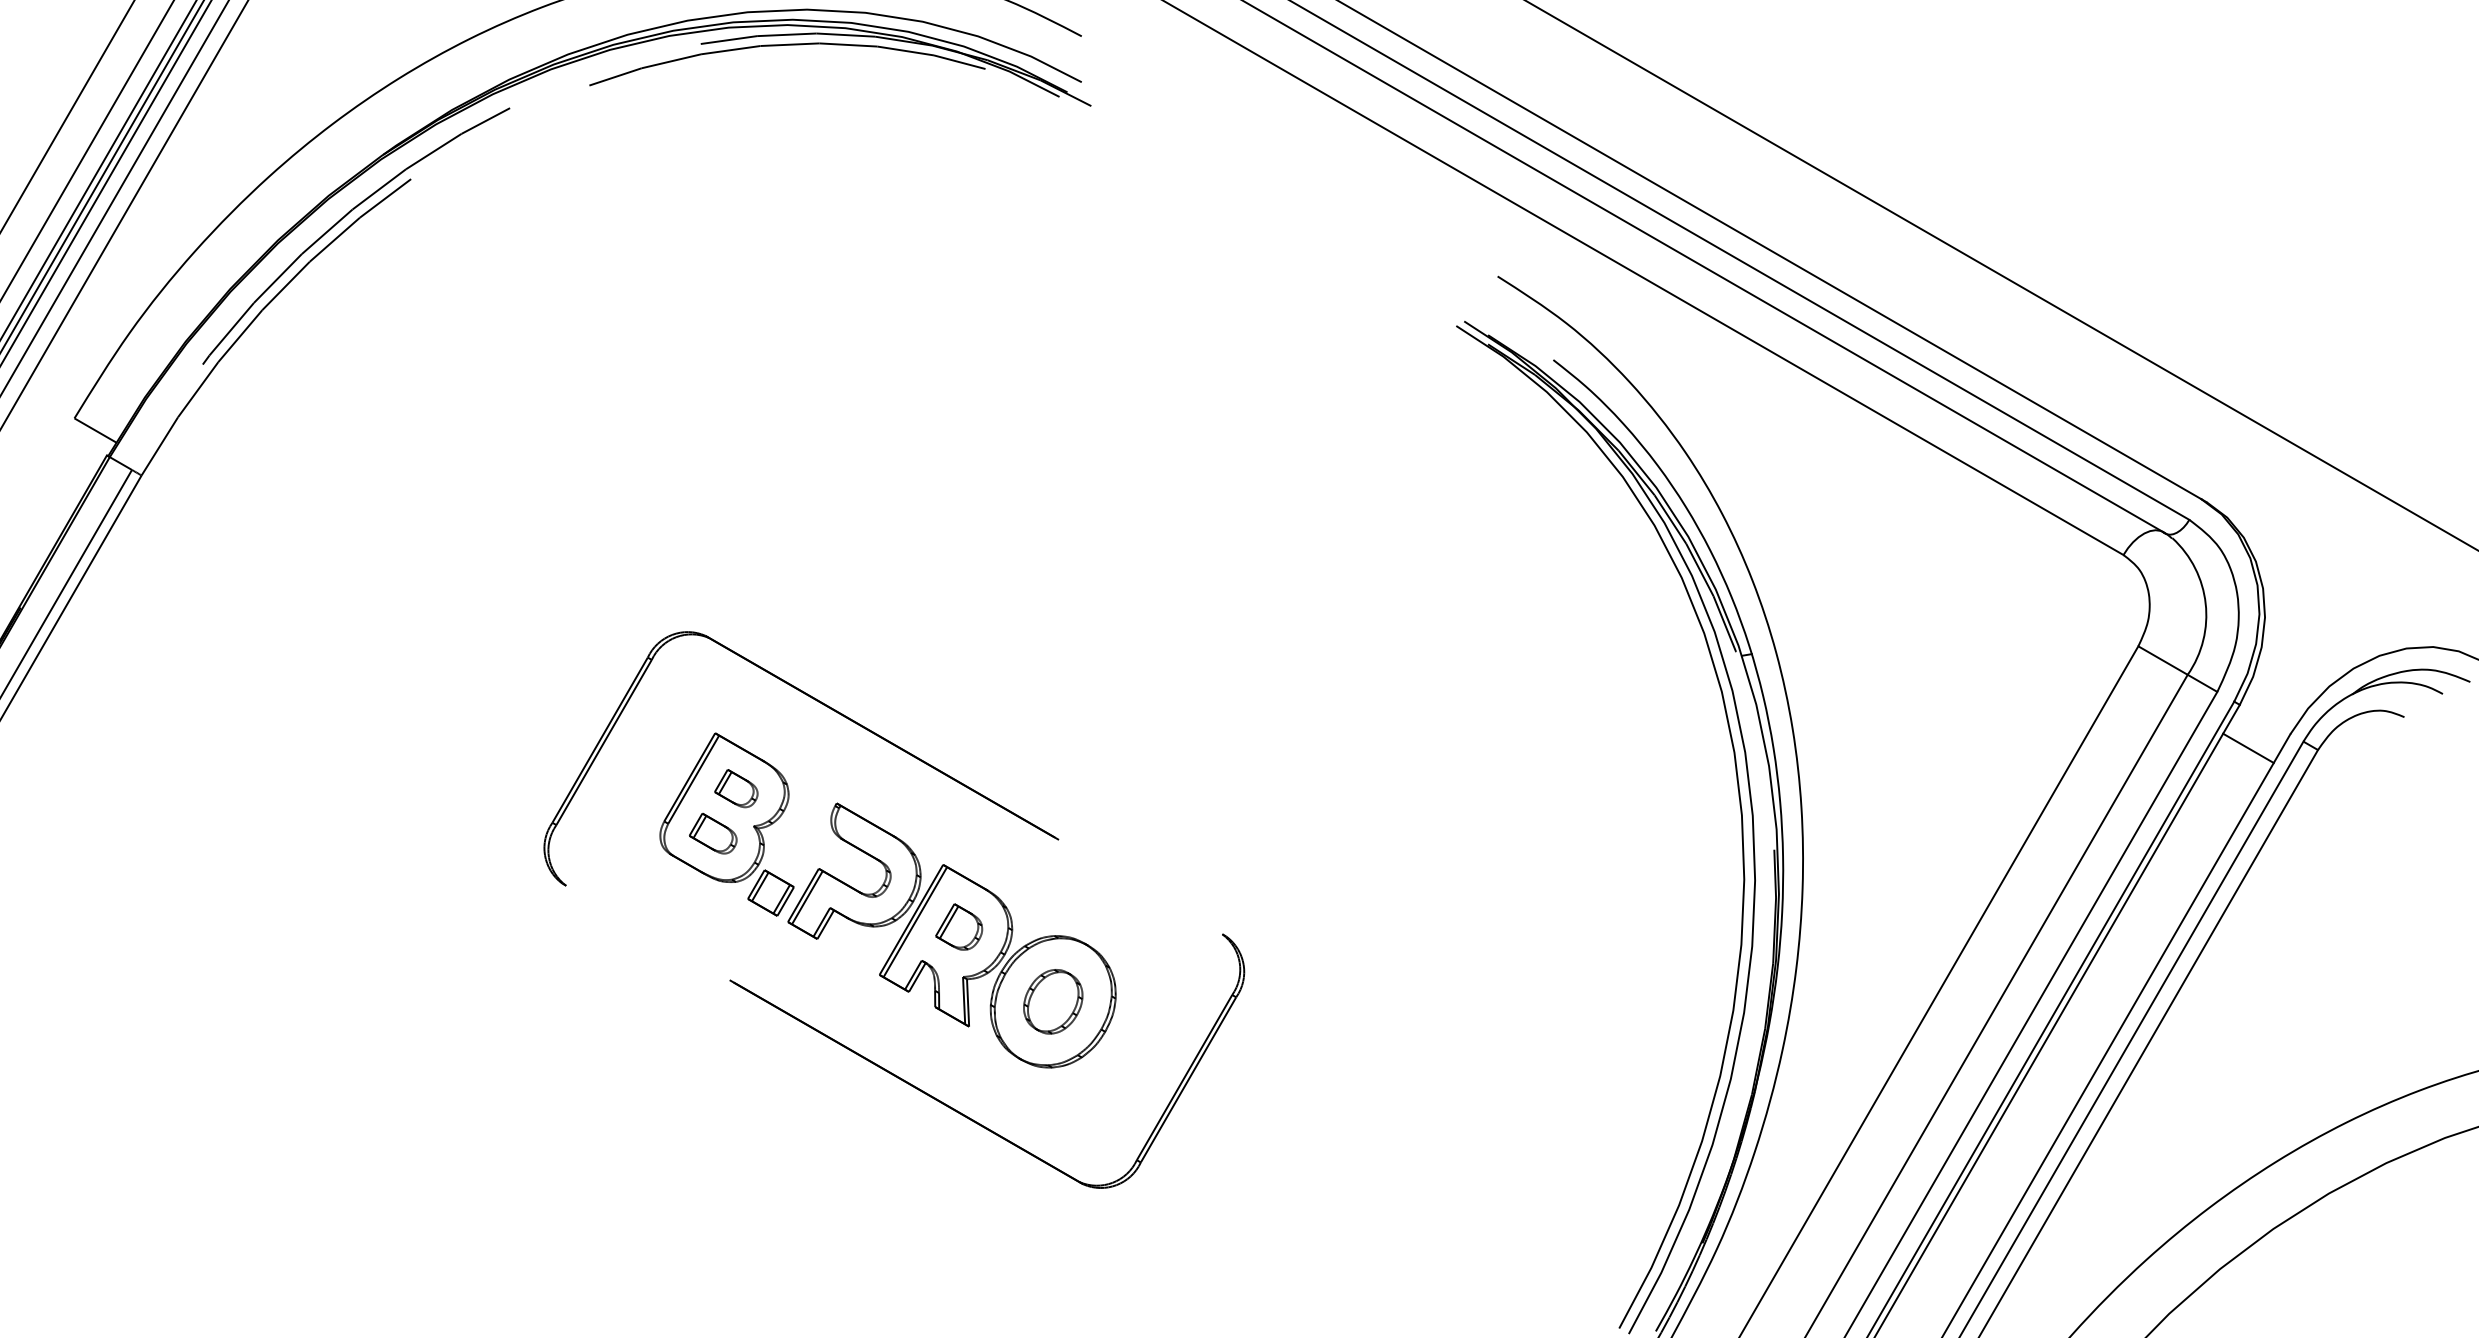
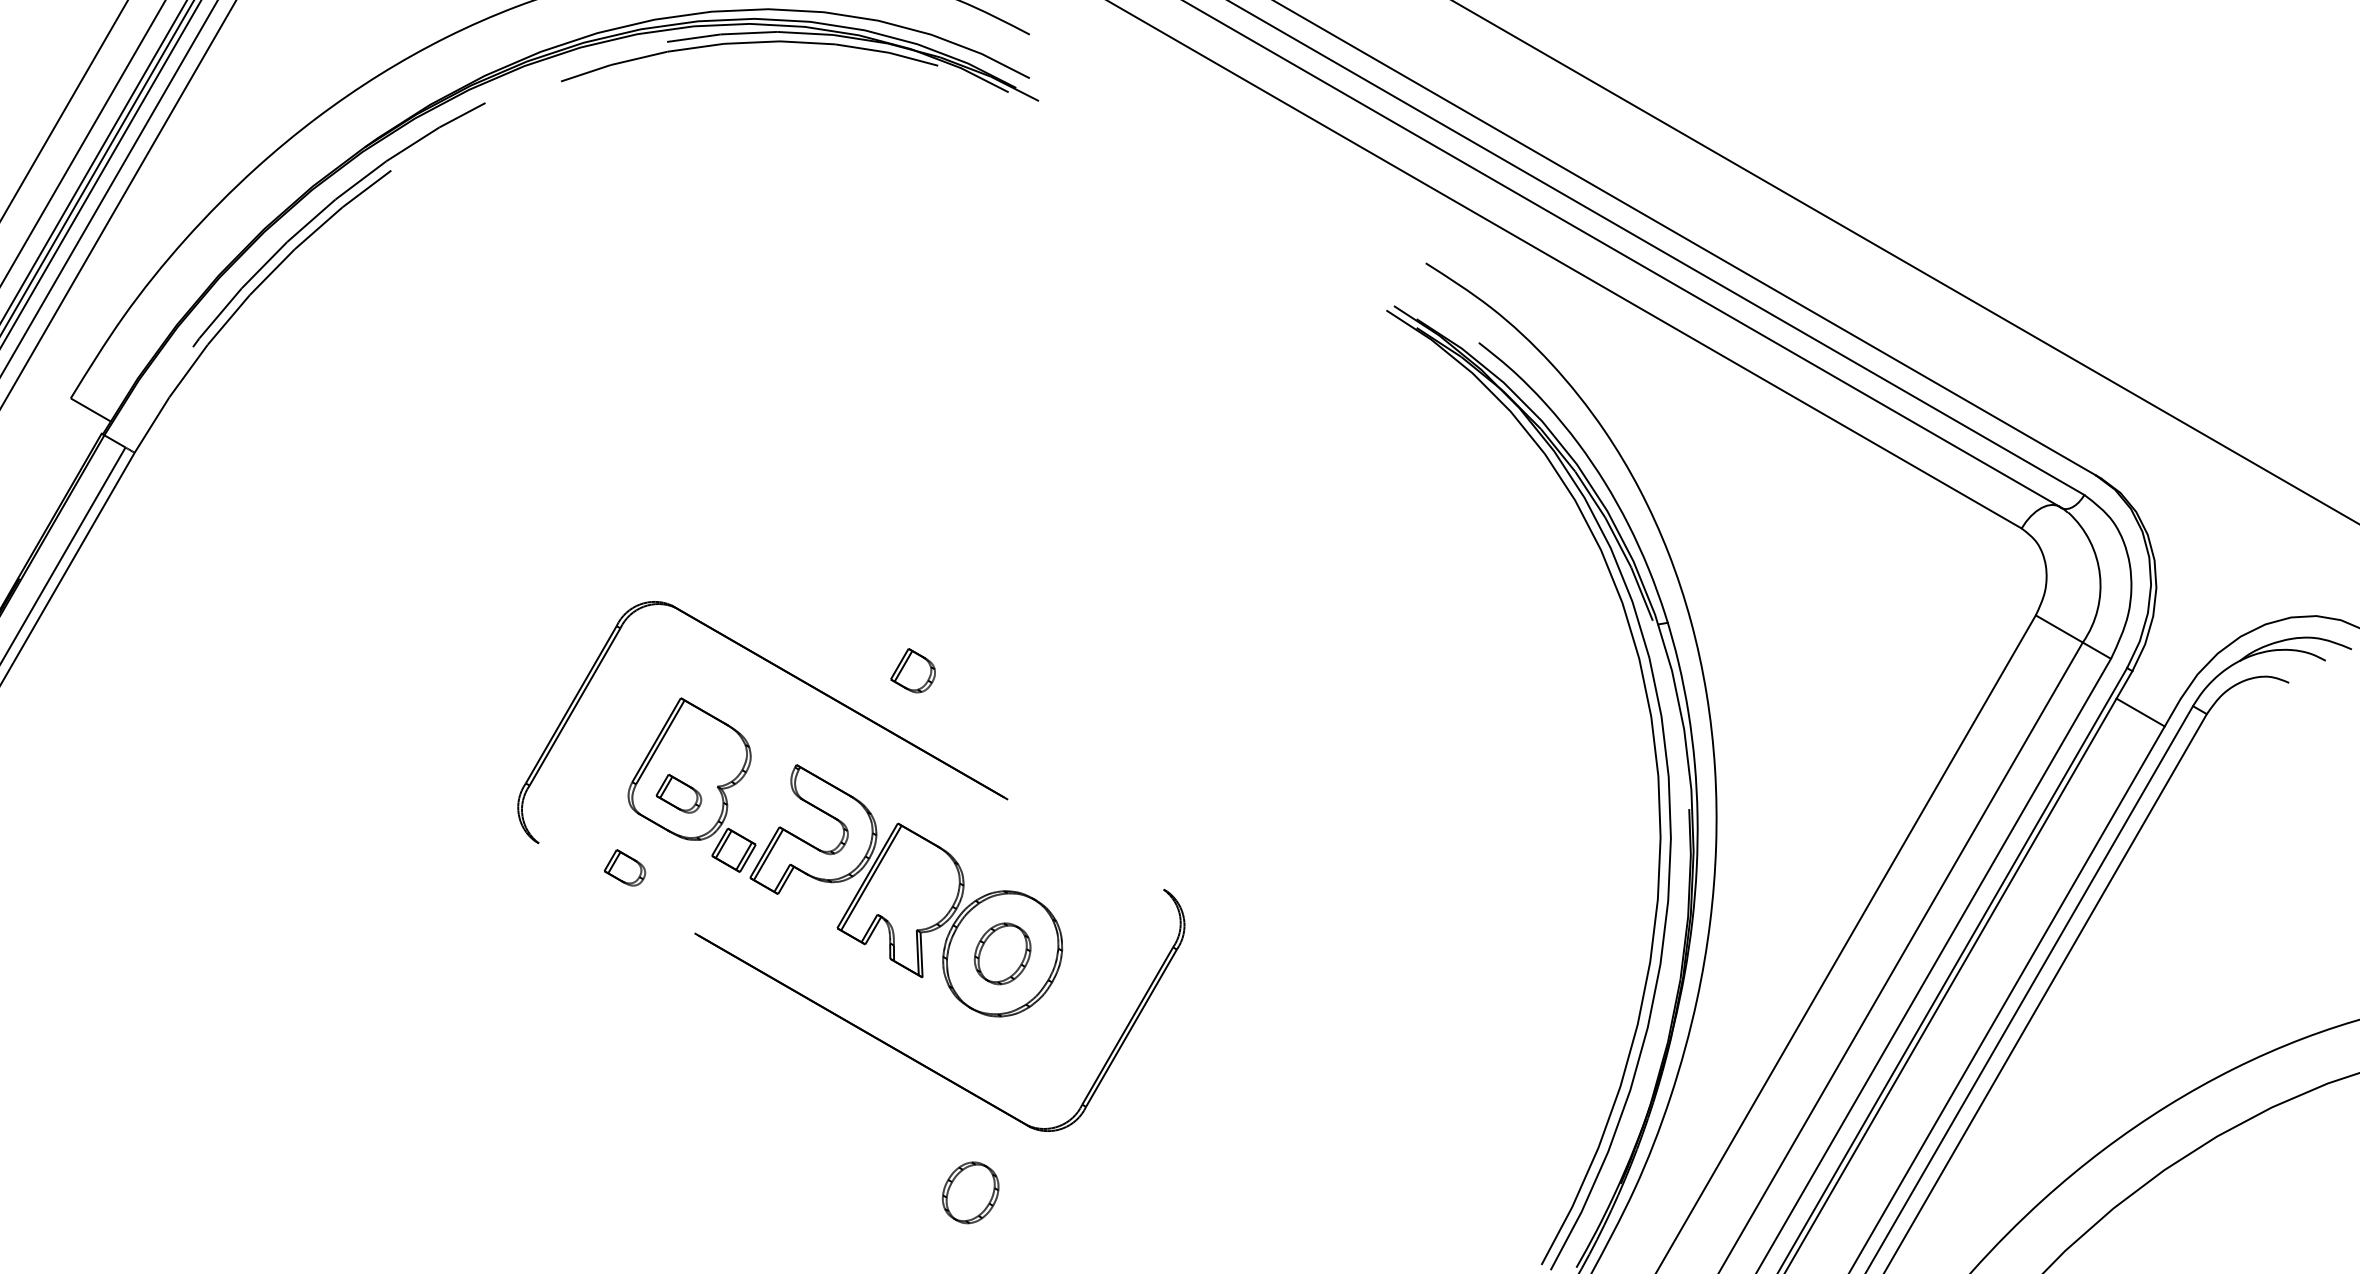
part: (735, 788) -> (624, 867), moved
part: (958, 926) -> (912, 670), moved
part: (1019, 1252) -> (970, 1192), added

